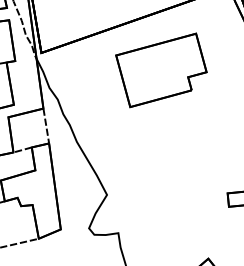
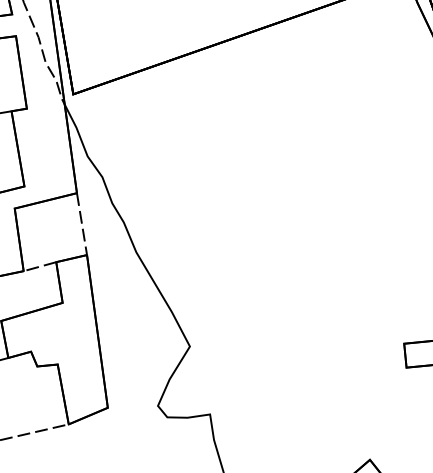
part: (161, 70) -> (286, 125), removed

